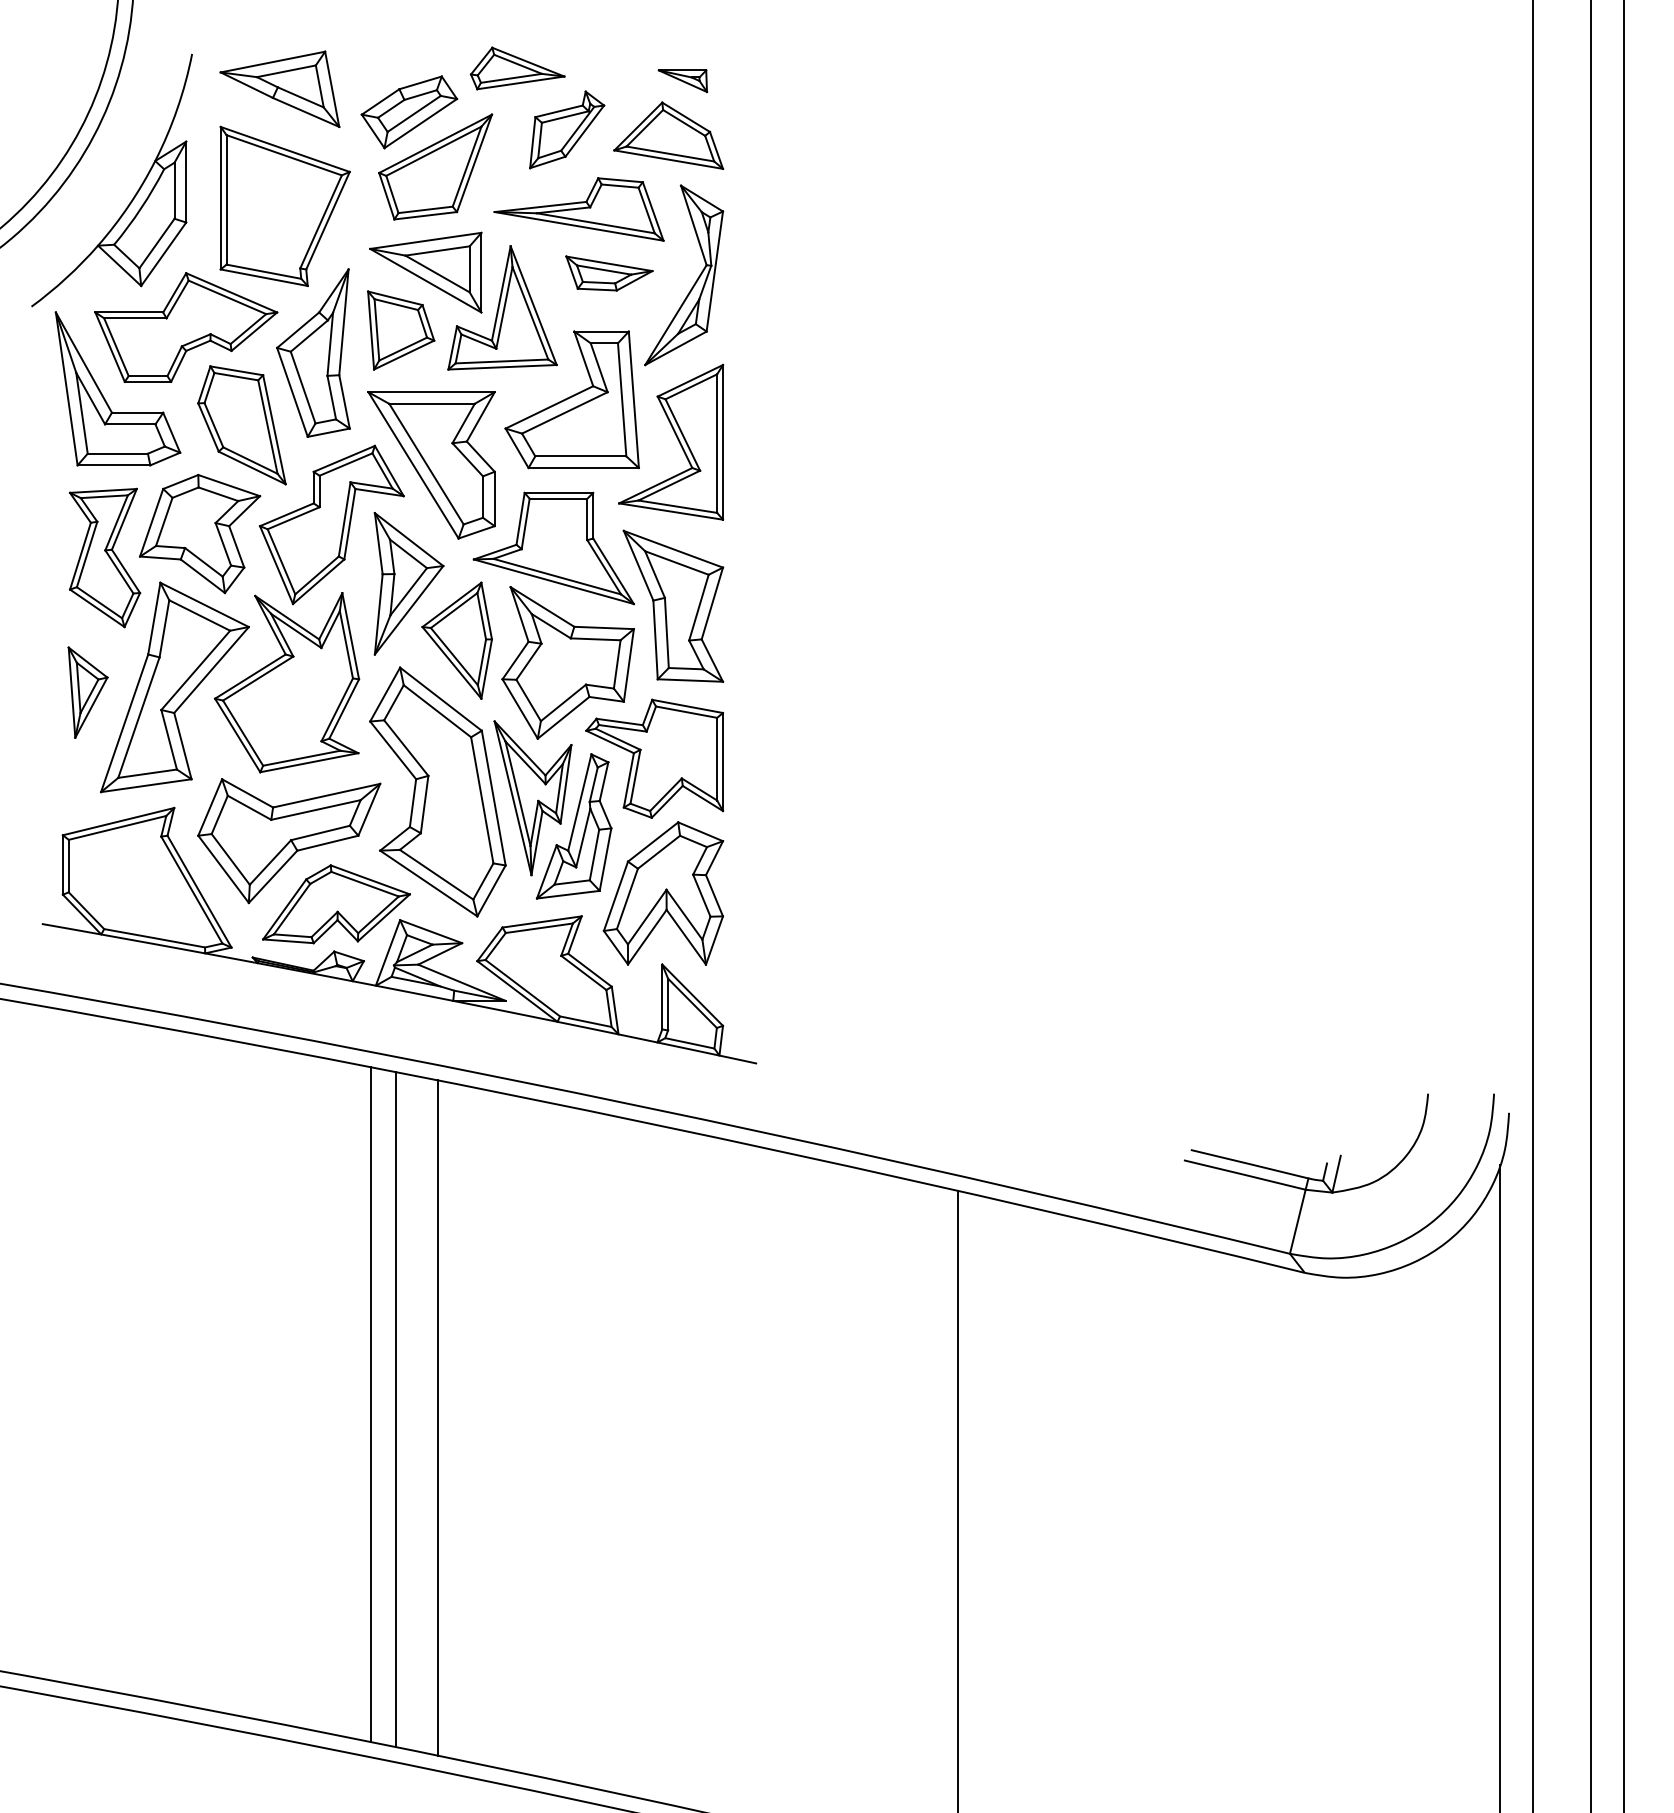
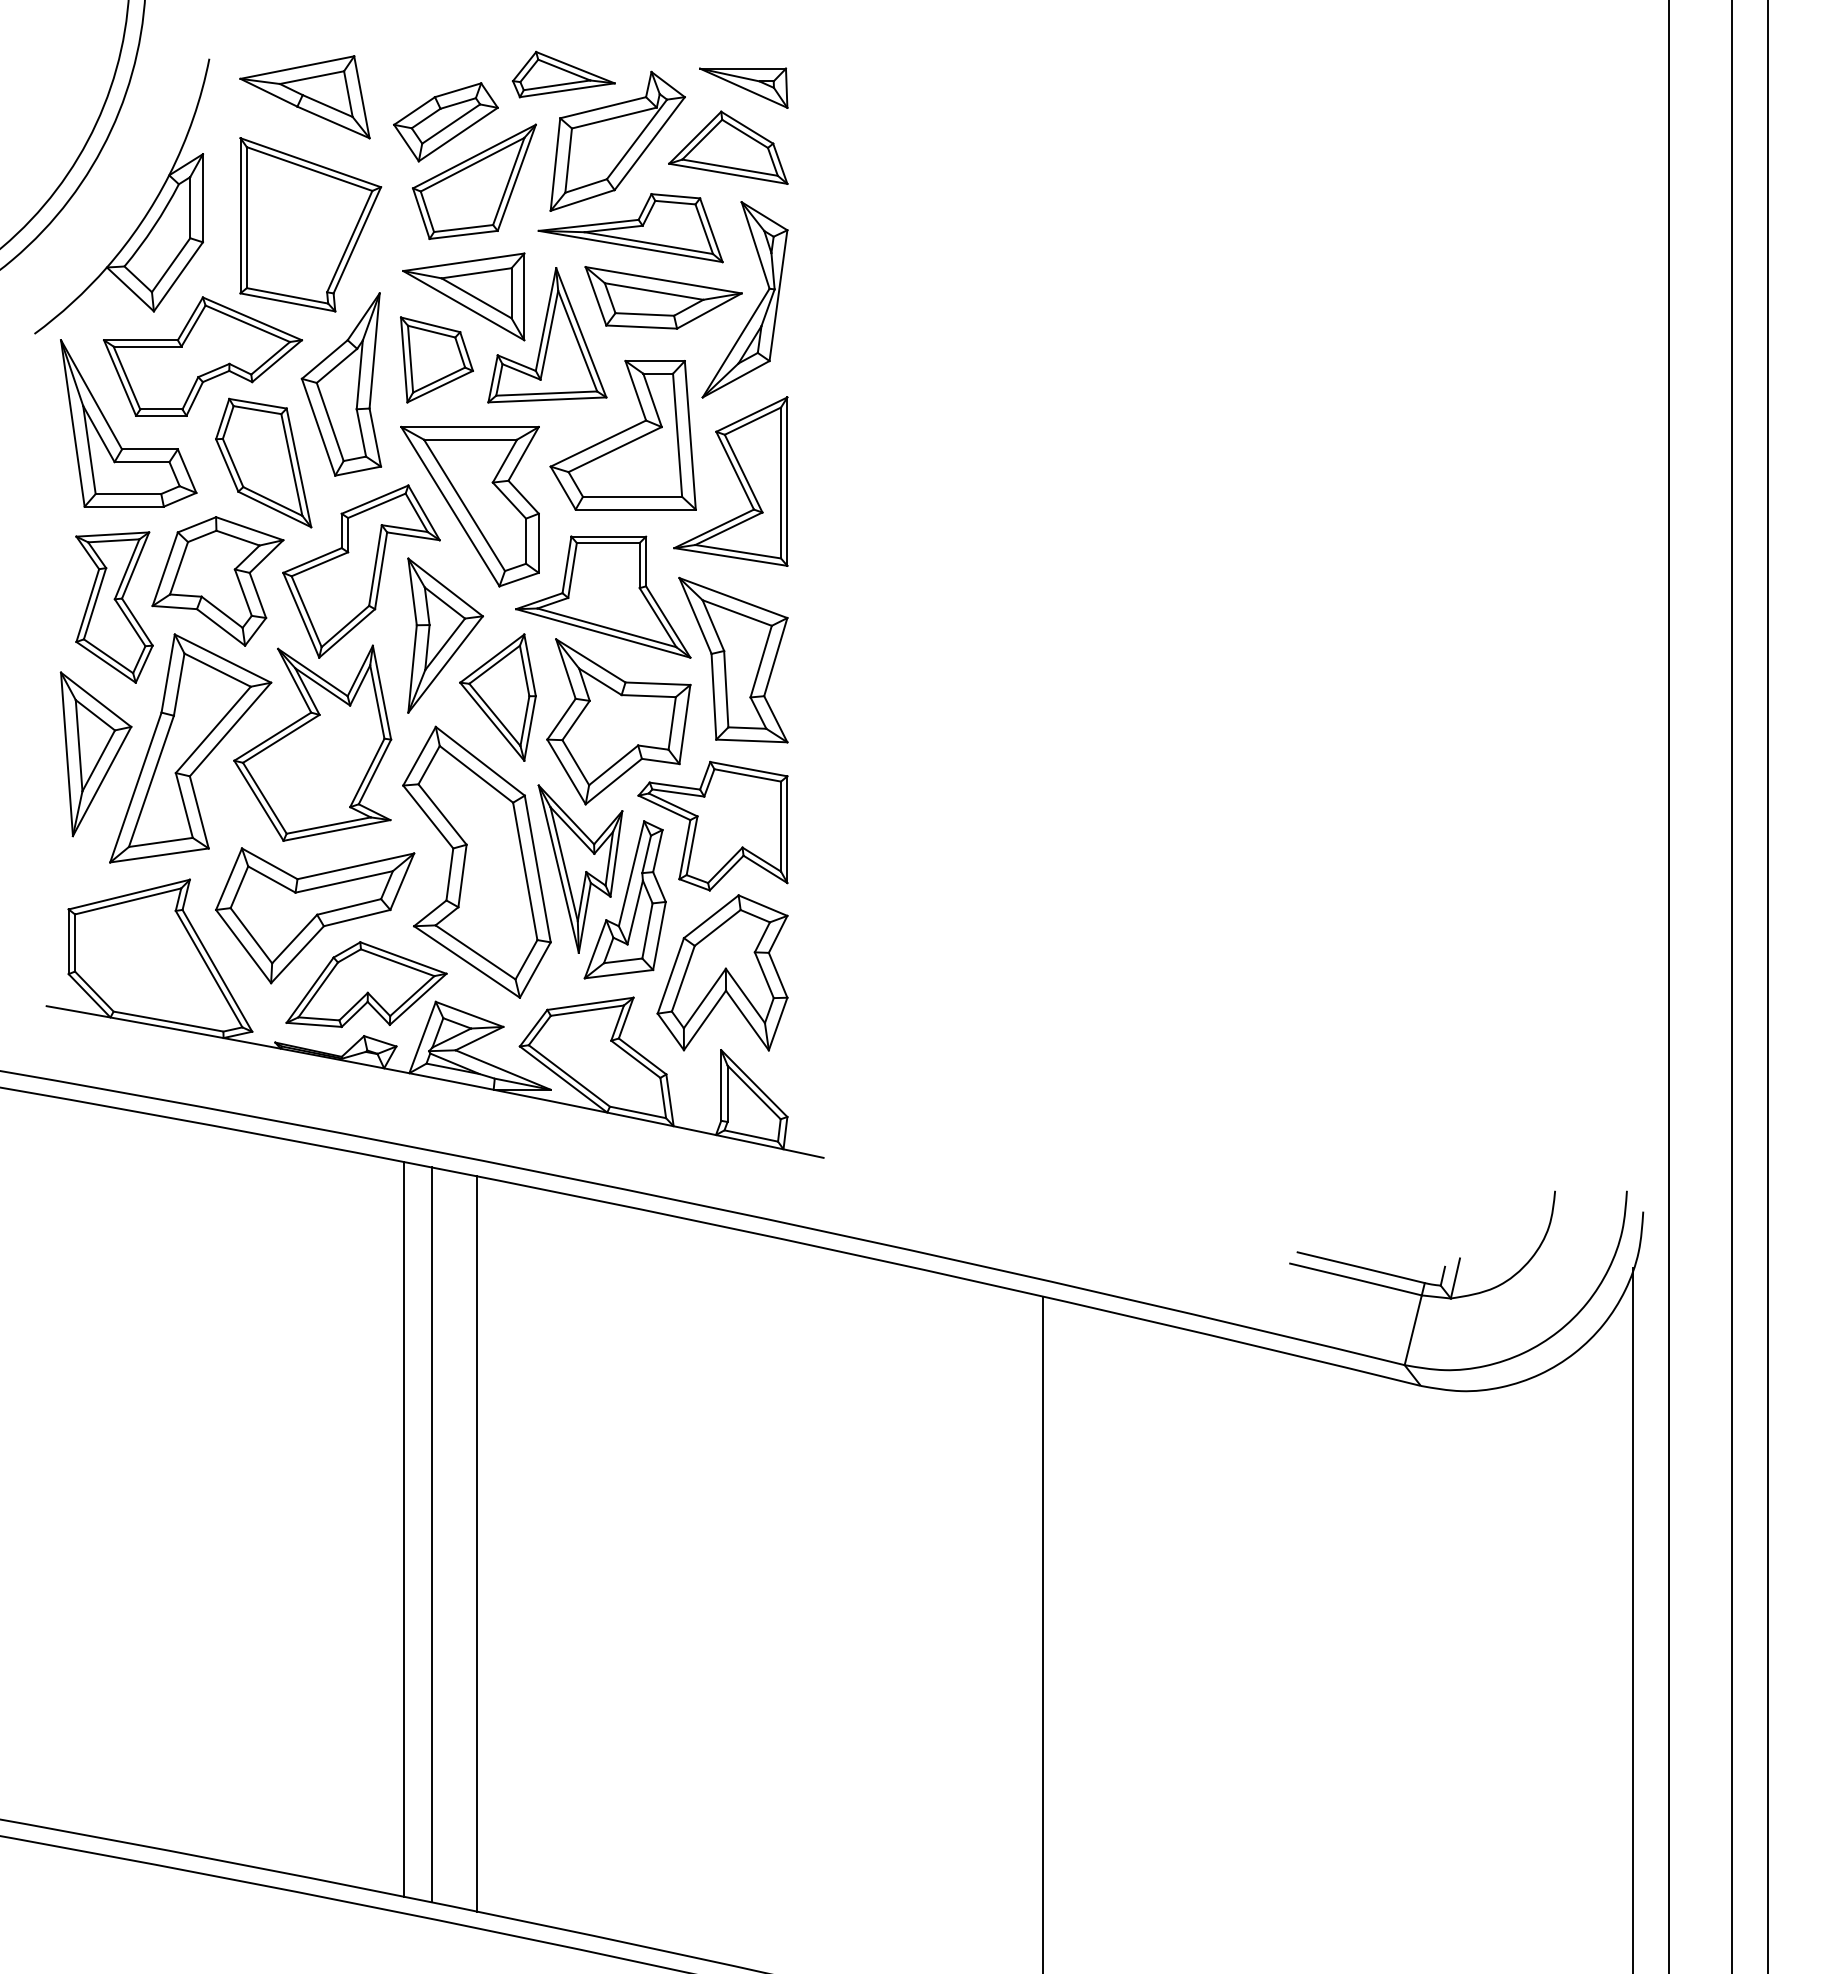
part: (682, 81) -> (743, 88), size x1.67
part: (566, 129) -> (616, 141), size x1.67
part: (609, 273) -> (663, 297), size x1.67
part: (87, 692) -> (95, 753), size x1.67

